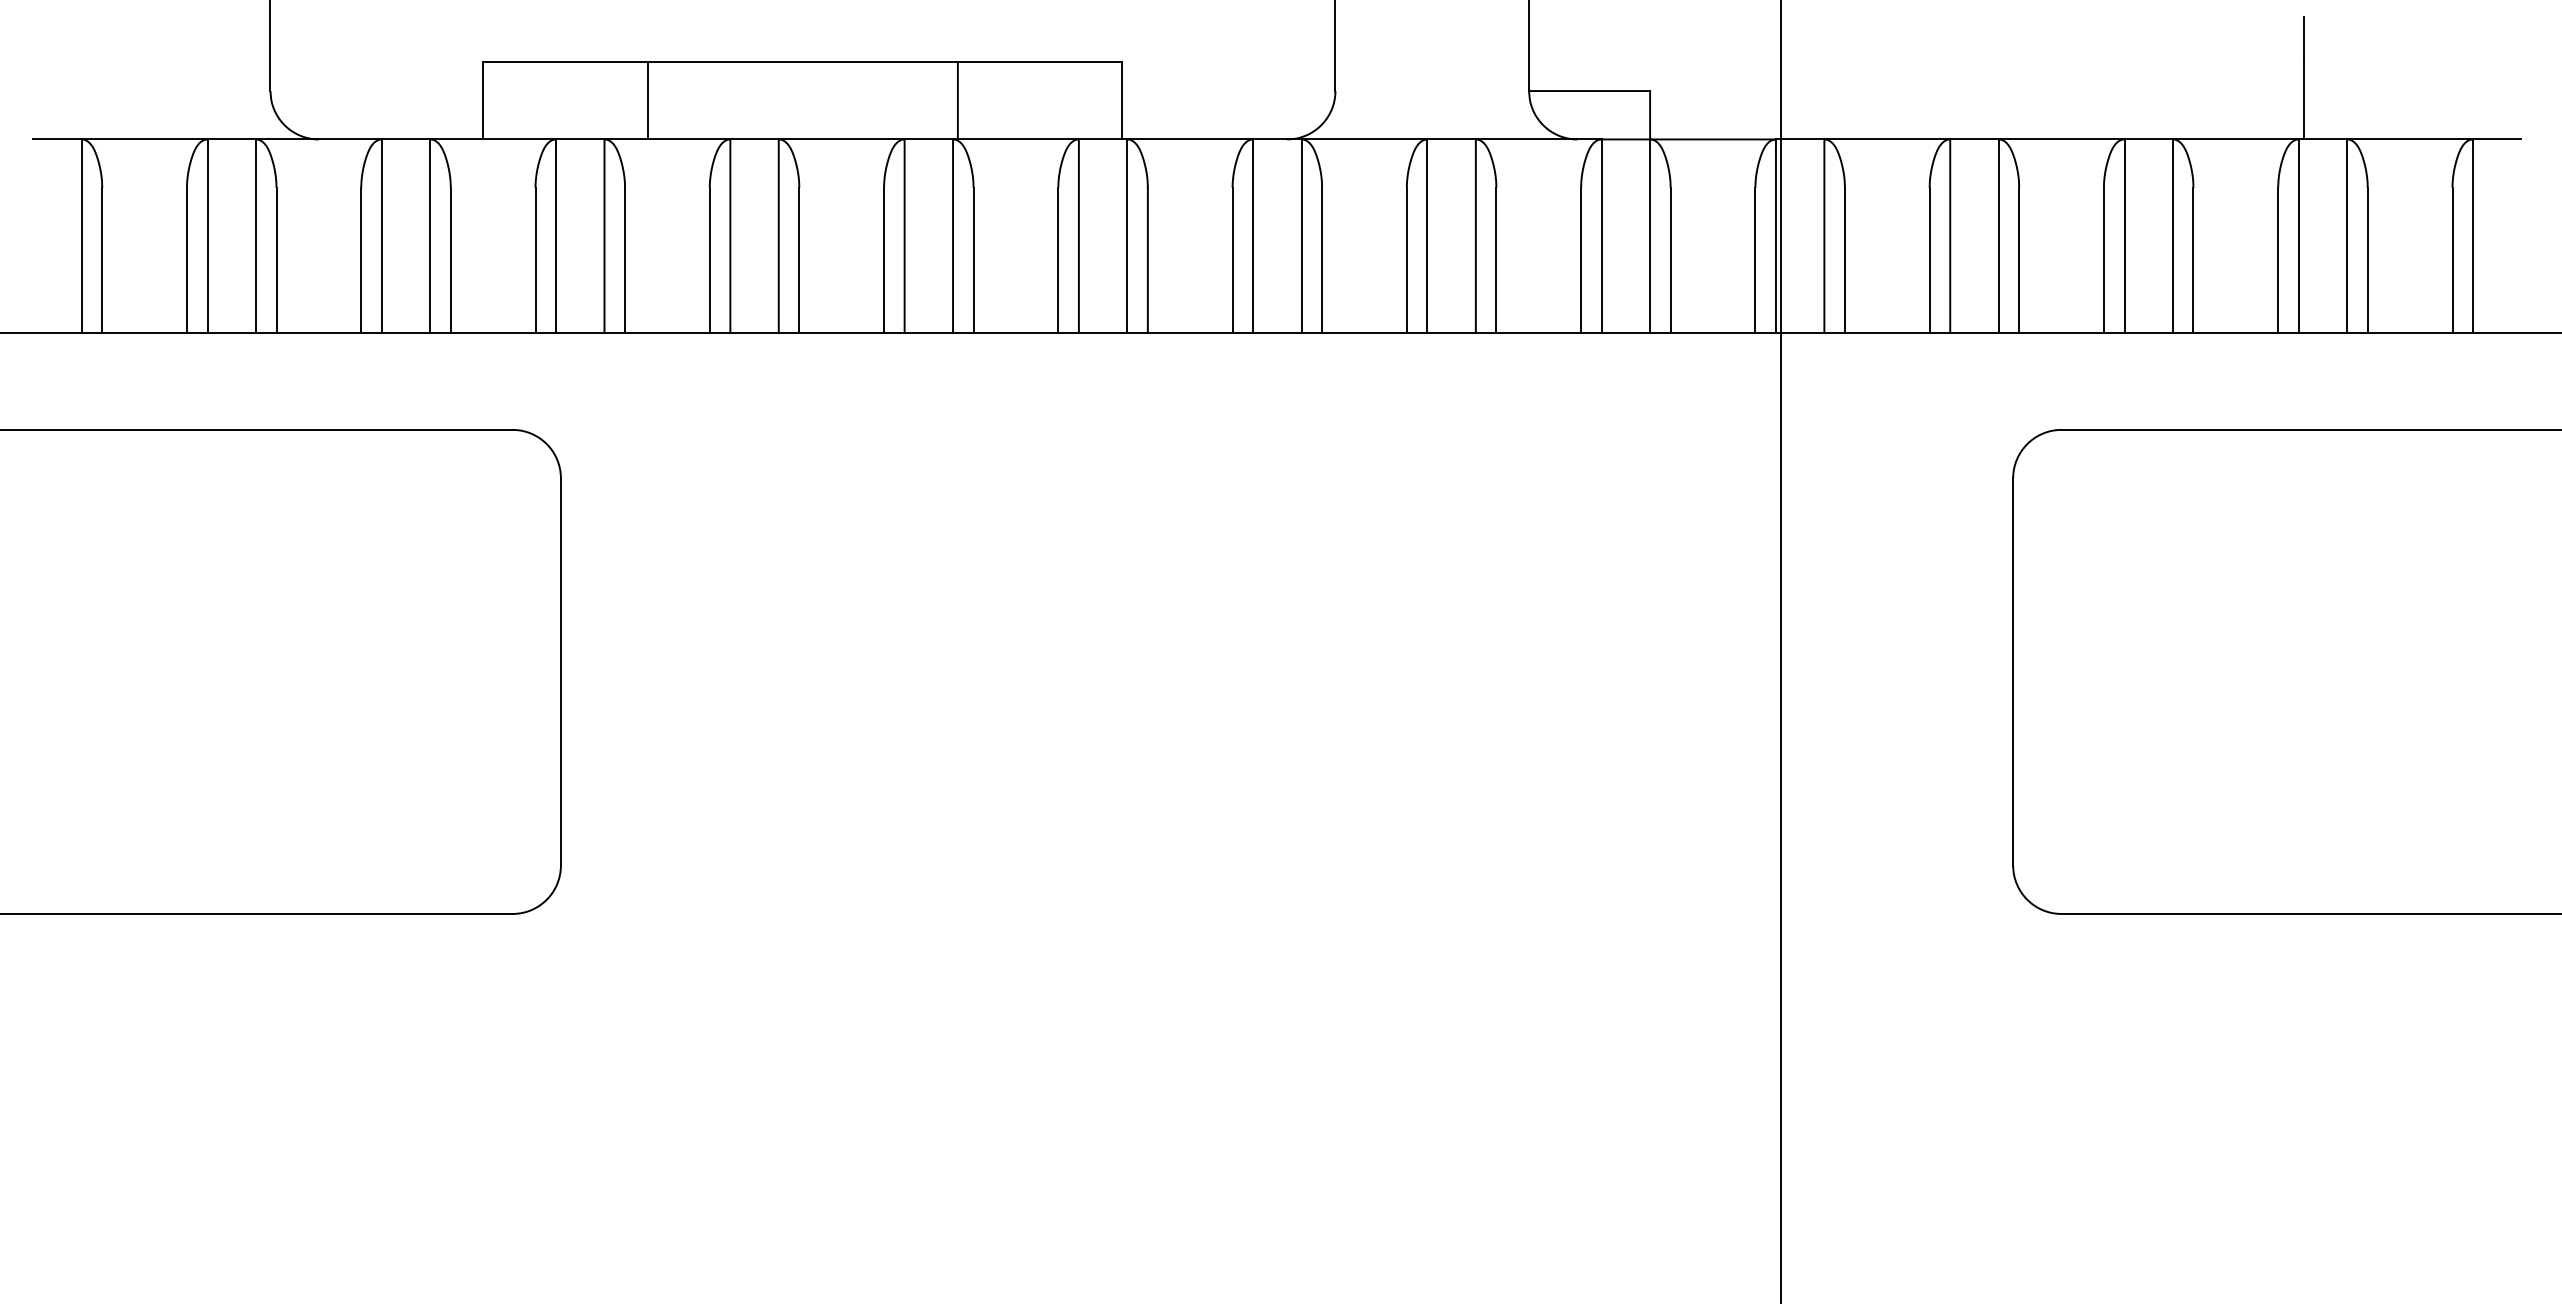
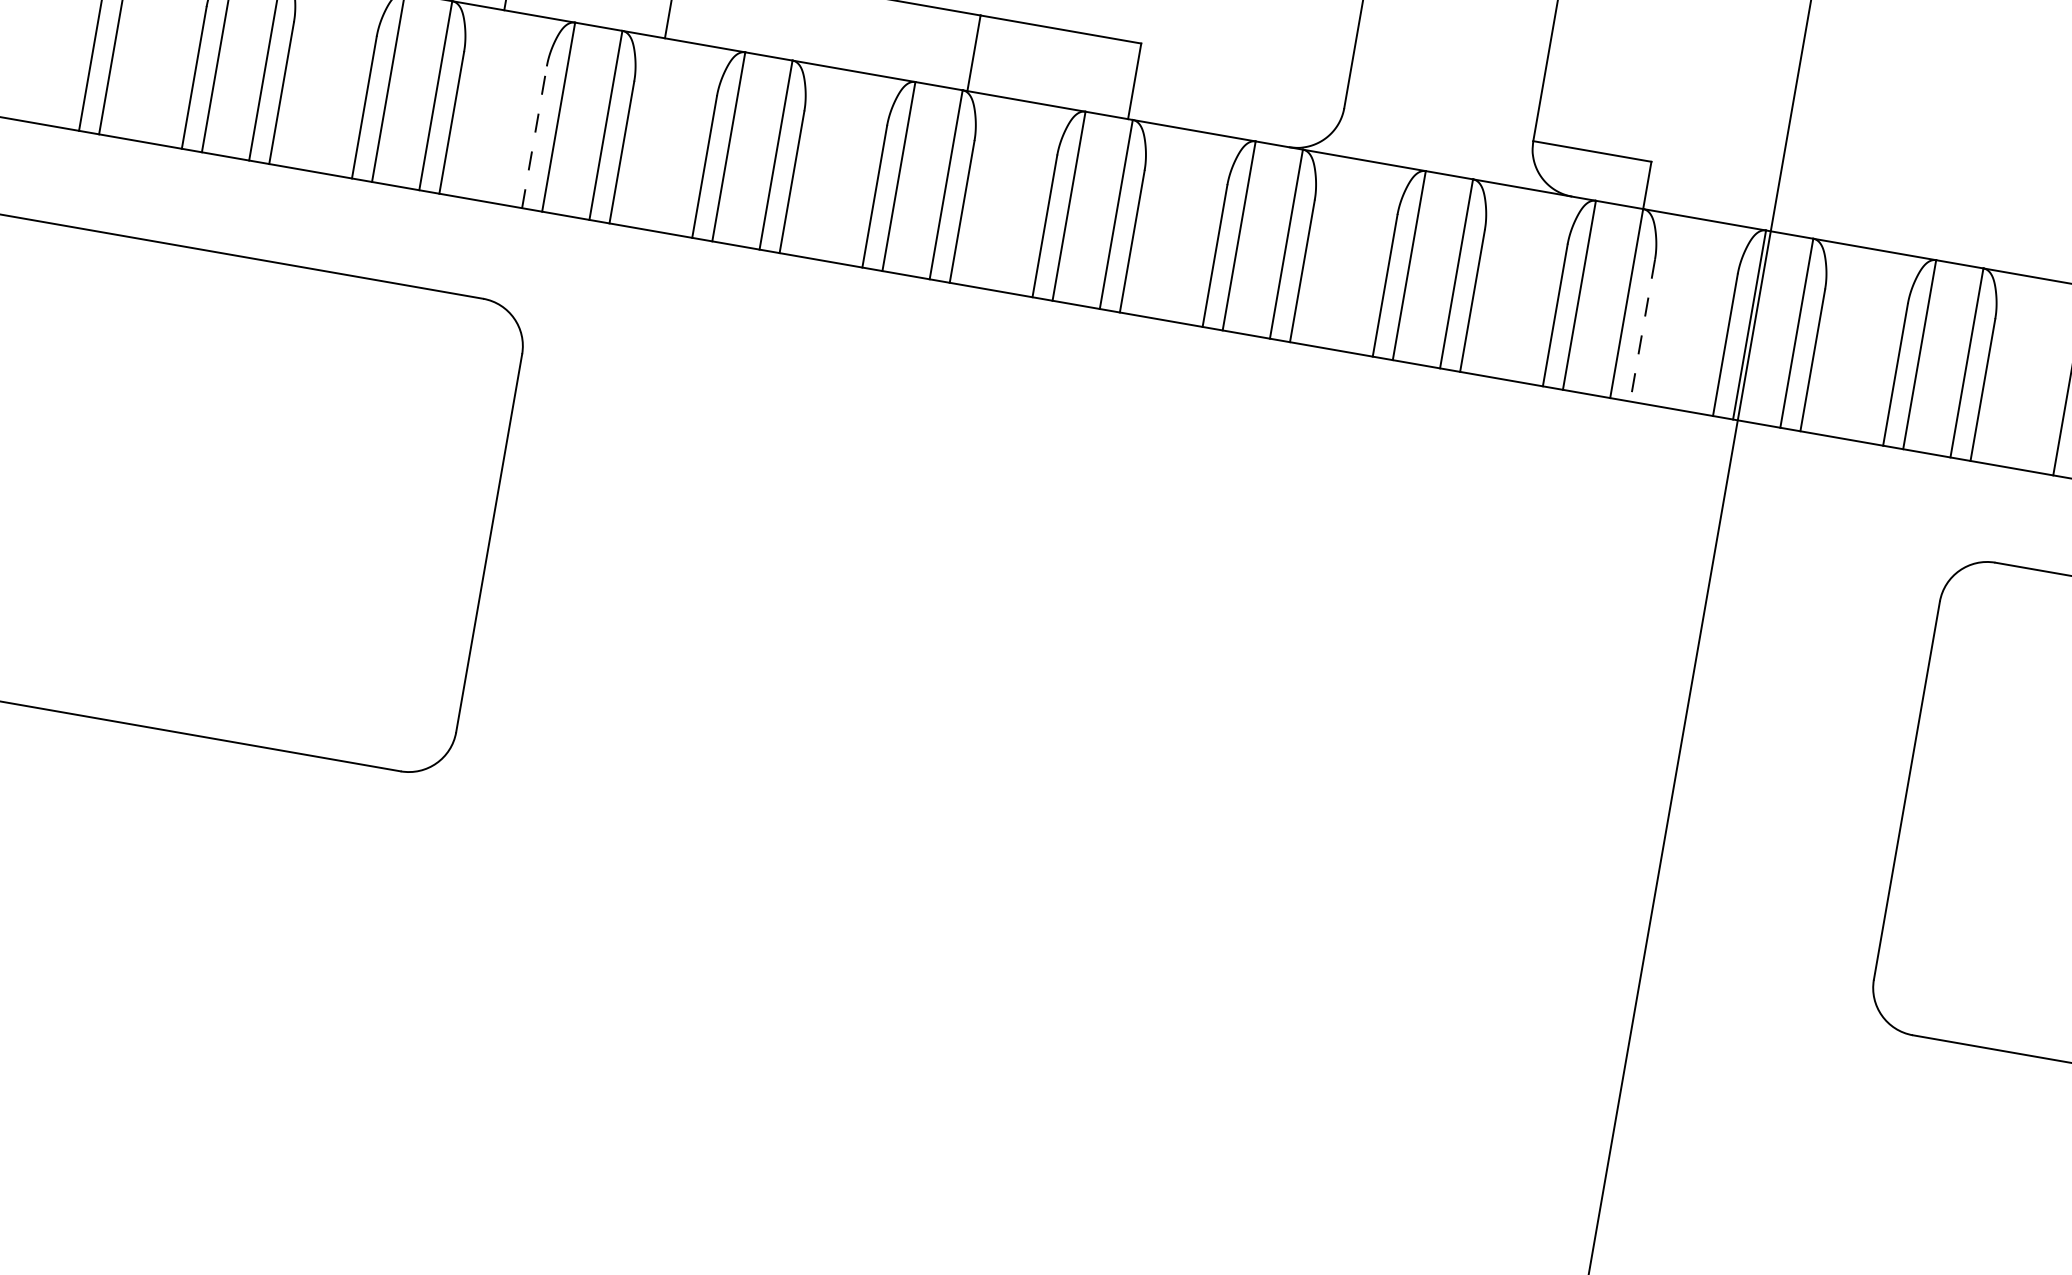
line: (535, 260) -> (534, 137), solid -> dashed
line: (1670, 260) -> (1642, 330), solid -> dashed

